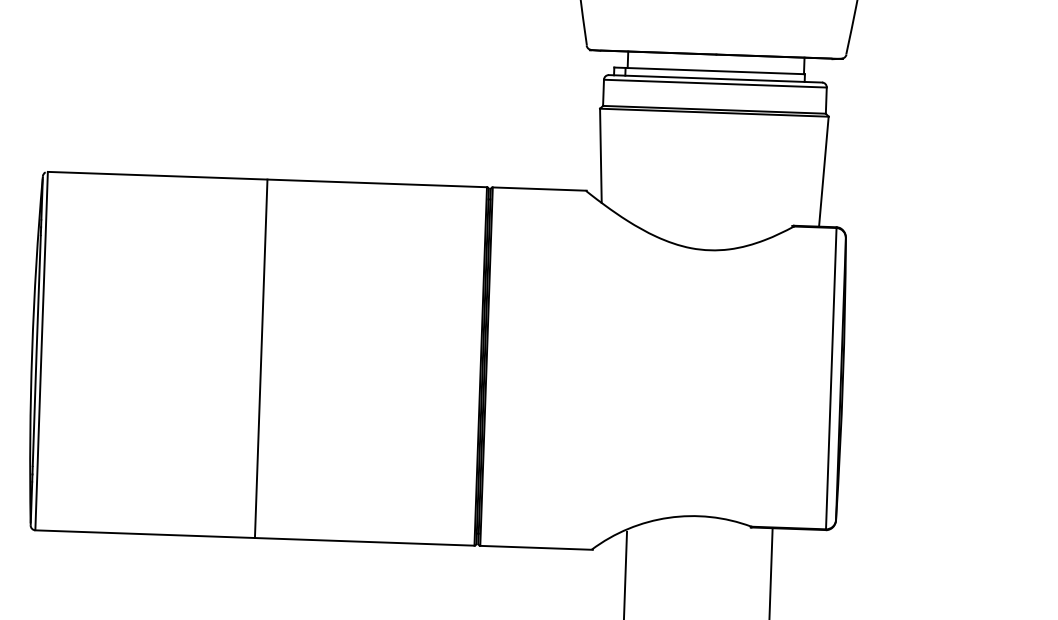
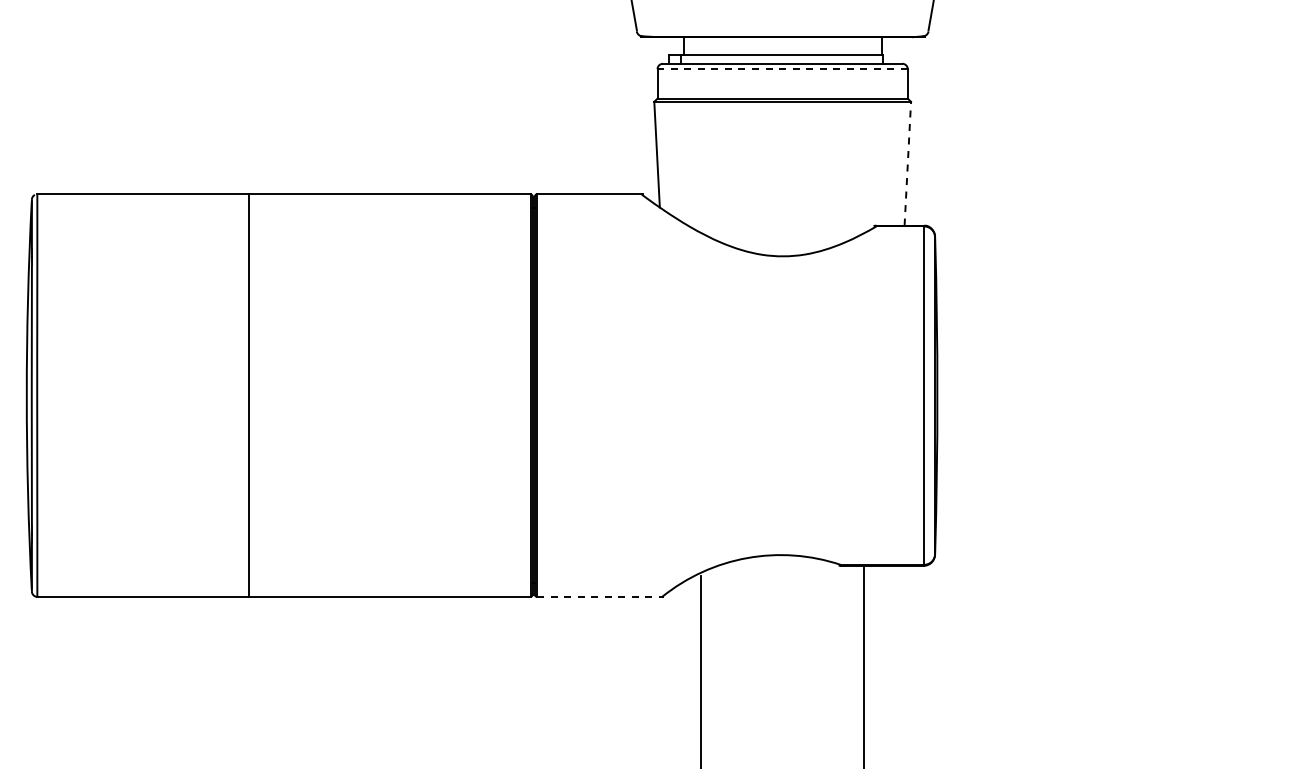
line: (715, 83) -> (782, 69), solid -> dashed
line: (823, 171) -> (907, 163), solid -> dashed
line: (260, 358) -> (248, 395), moved
line: (536, 547) -> (600, 596), solid -> dashed

